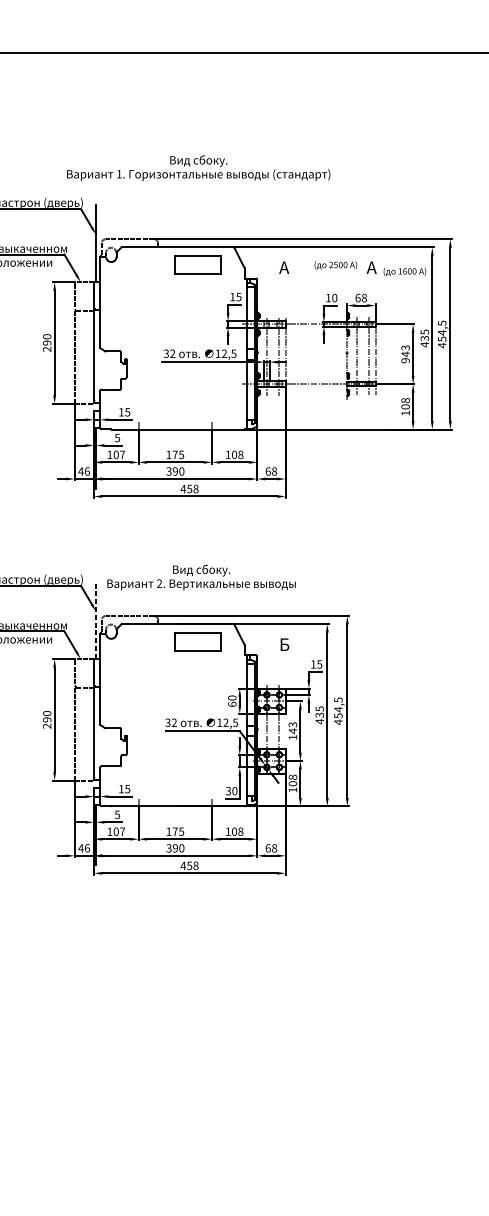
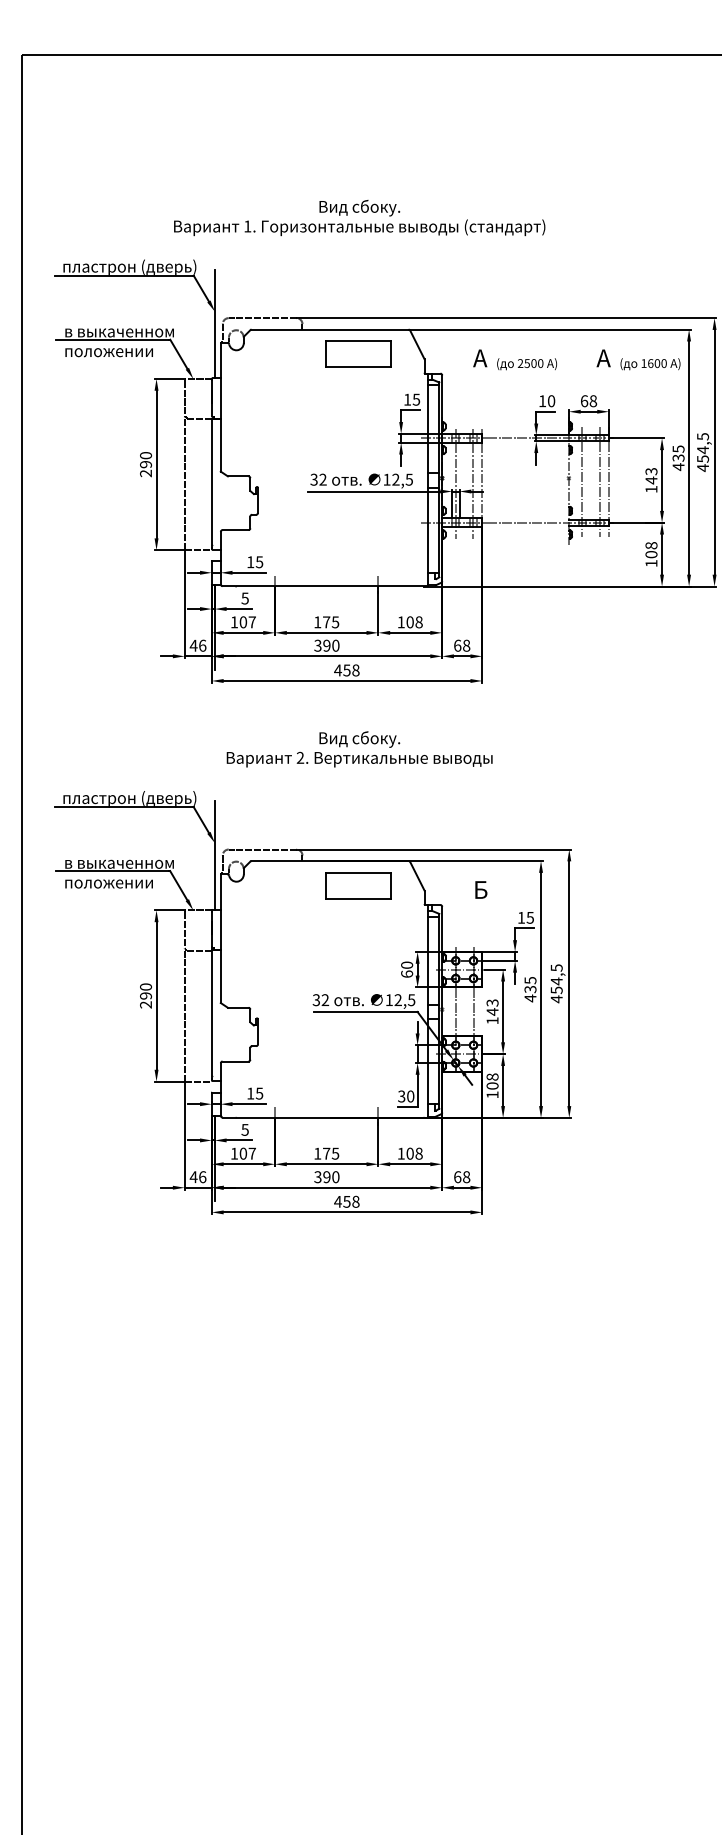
text: (335, 265) -> (526, 364), moved
text: (405, 360) -> (651, 489), 943 -> 143
text: (201, 577) -> (359, 749), moved
line: (95, 619) -> (214, 854), dashed -> solid

